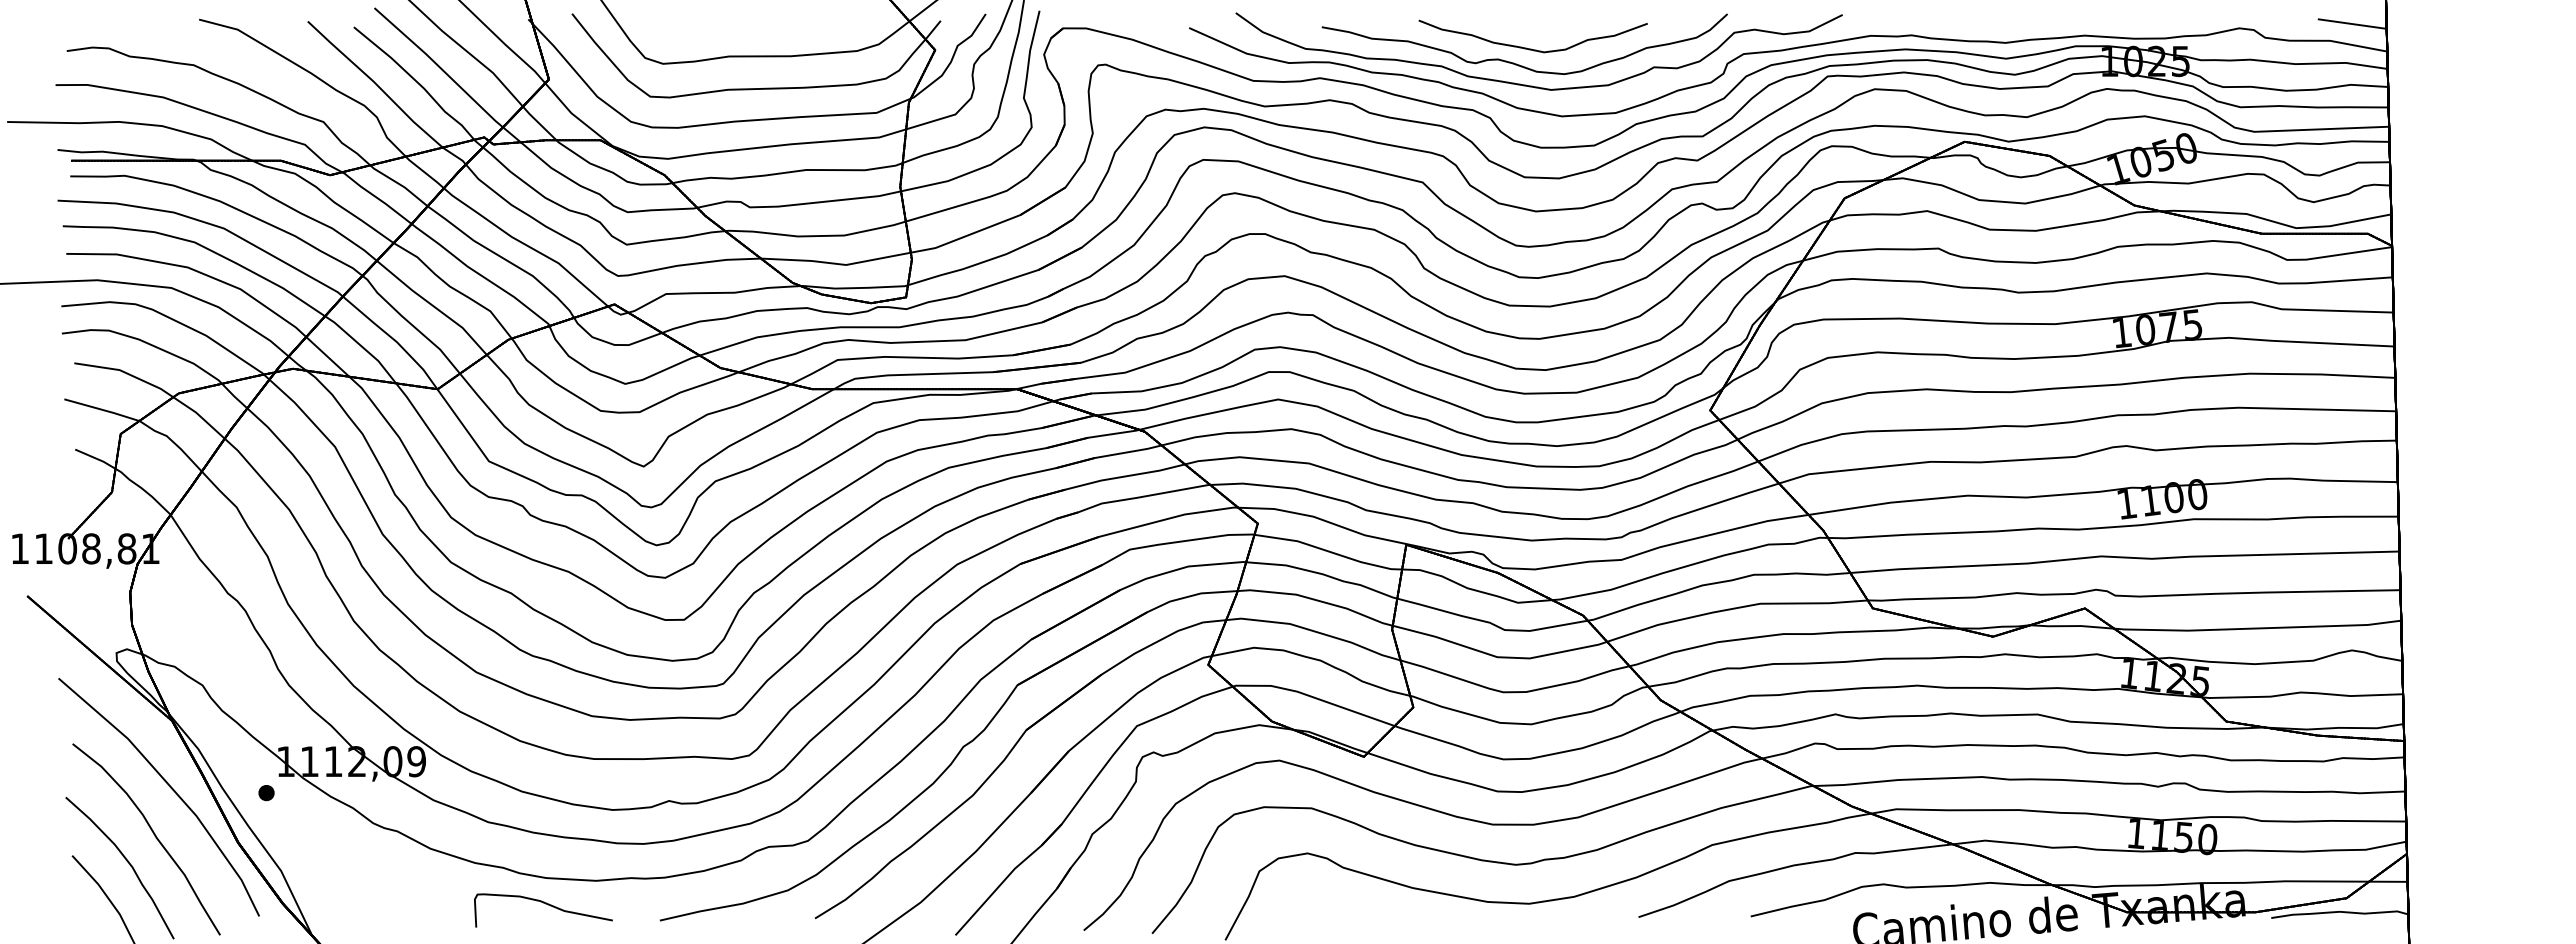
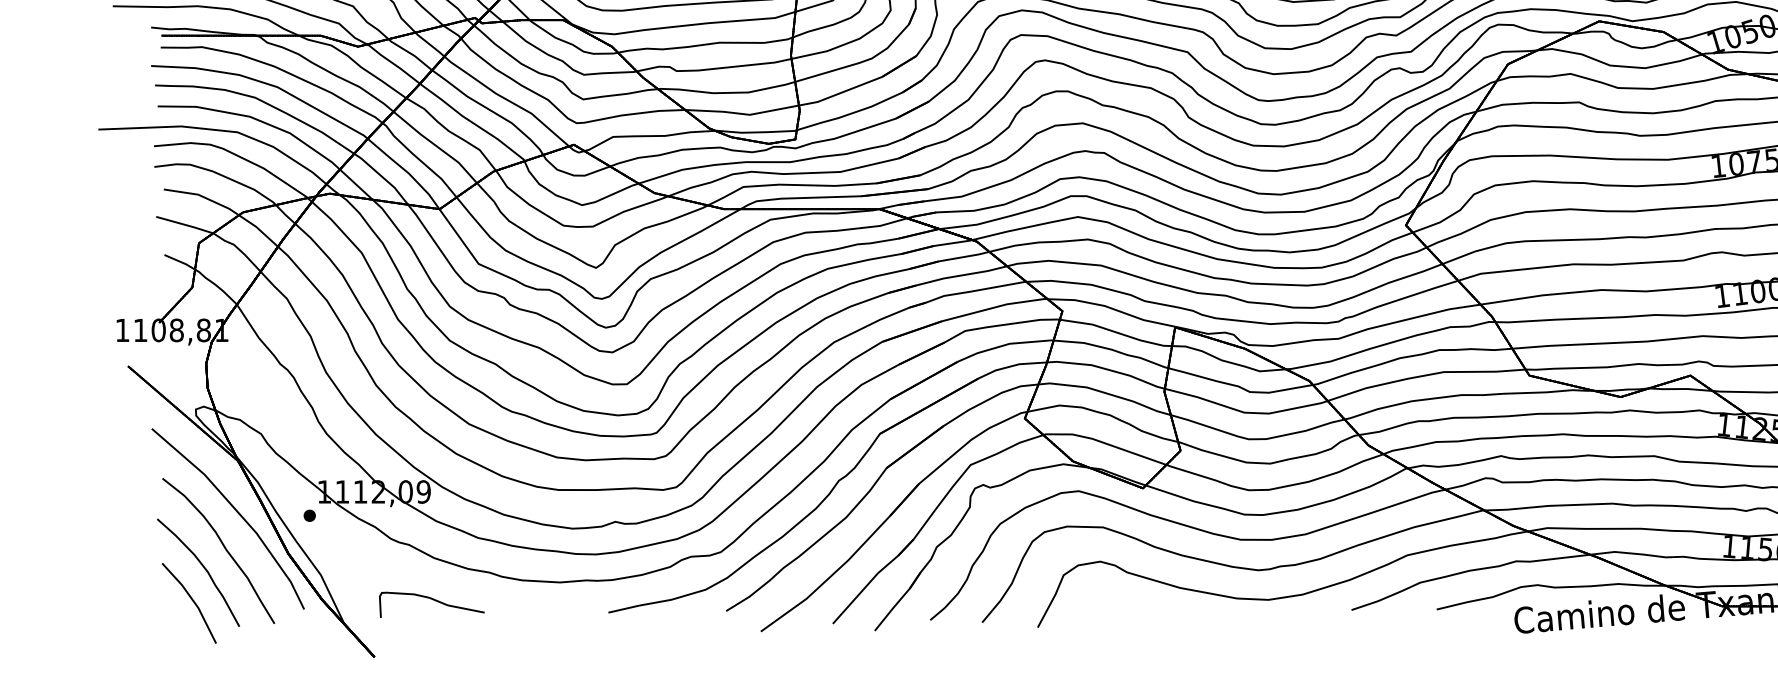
curve: (545, 904) -> (433, 600), moved

